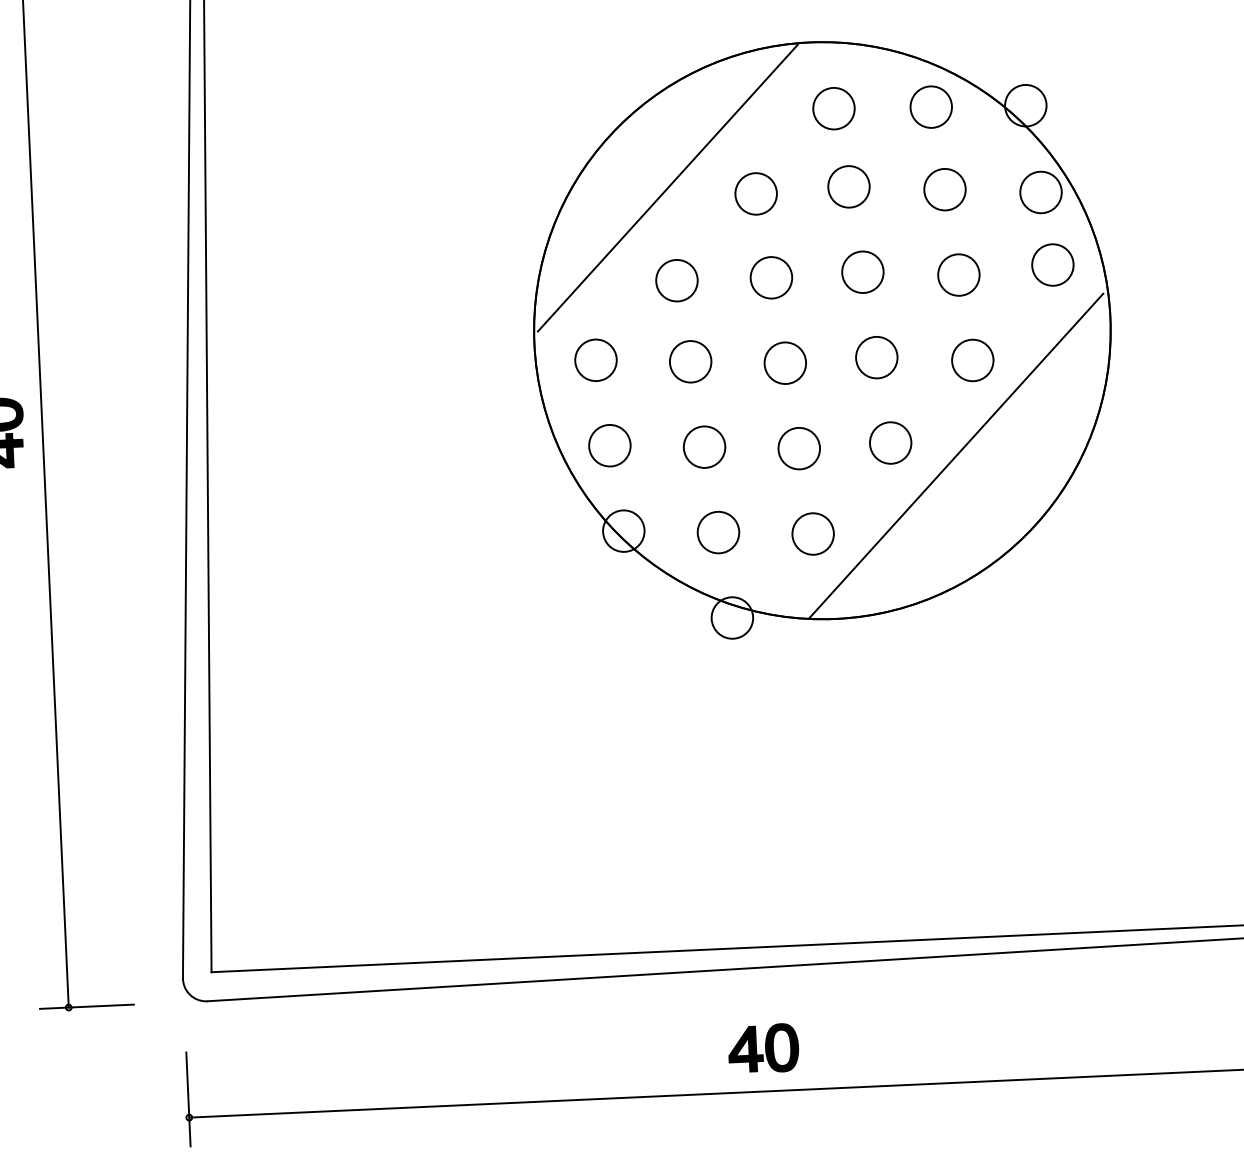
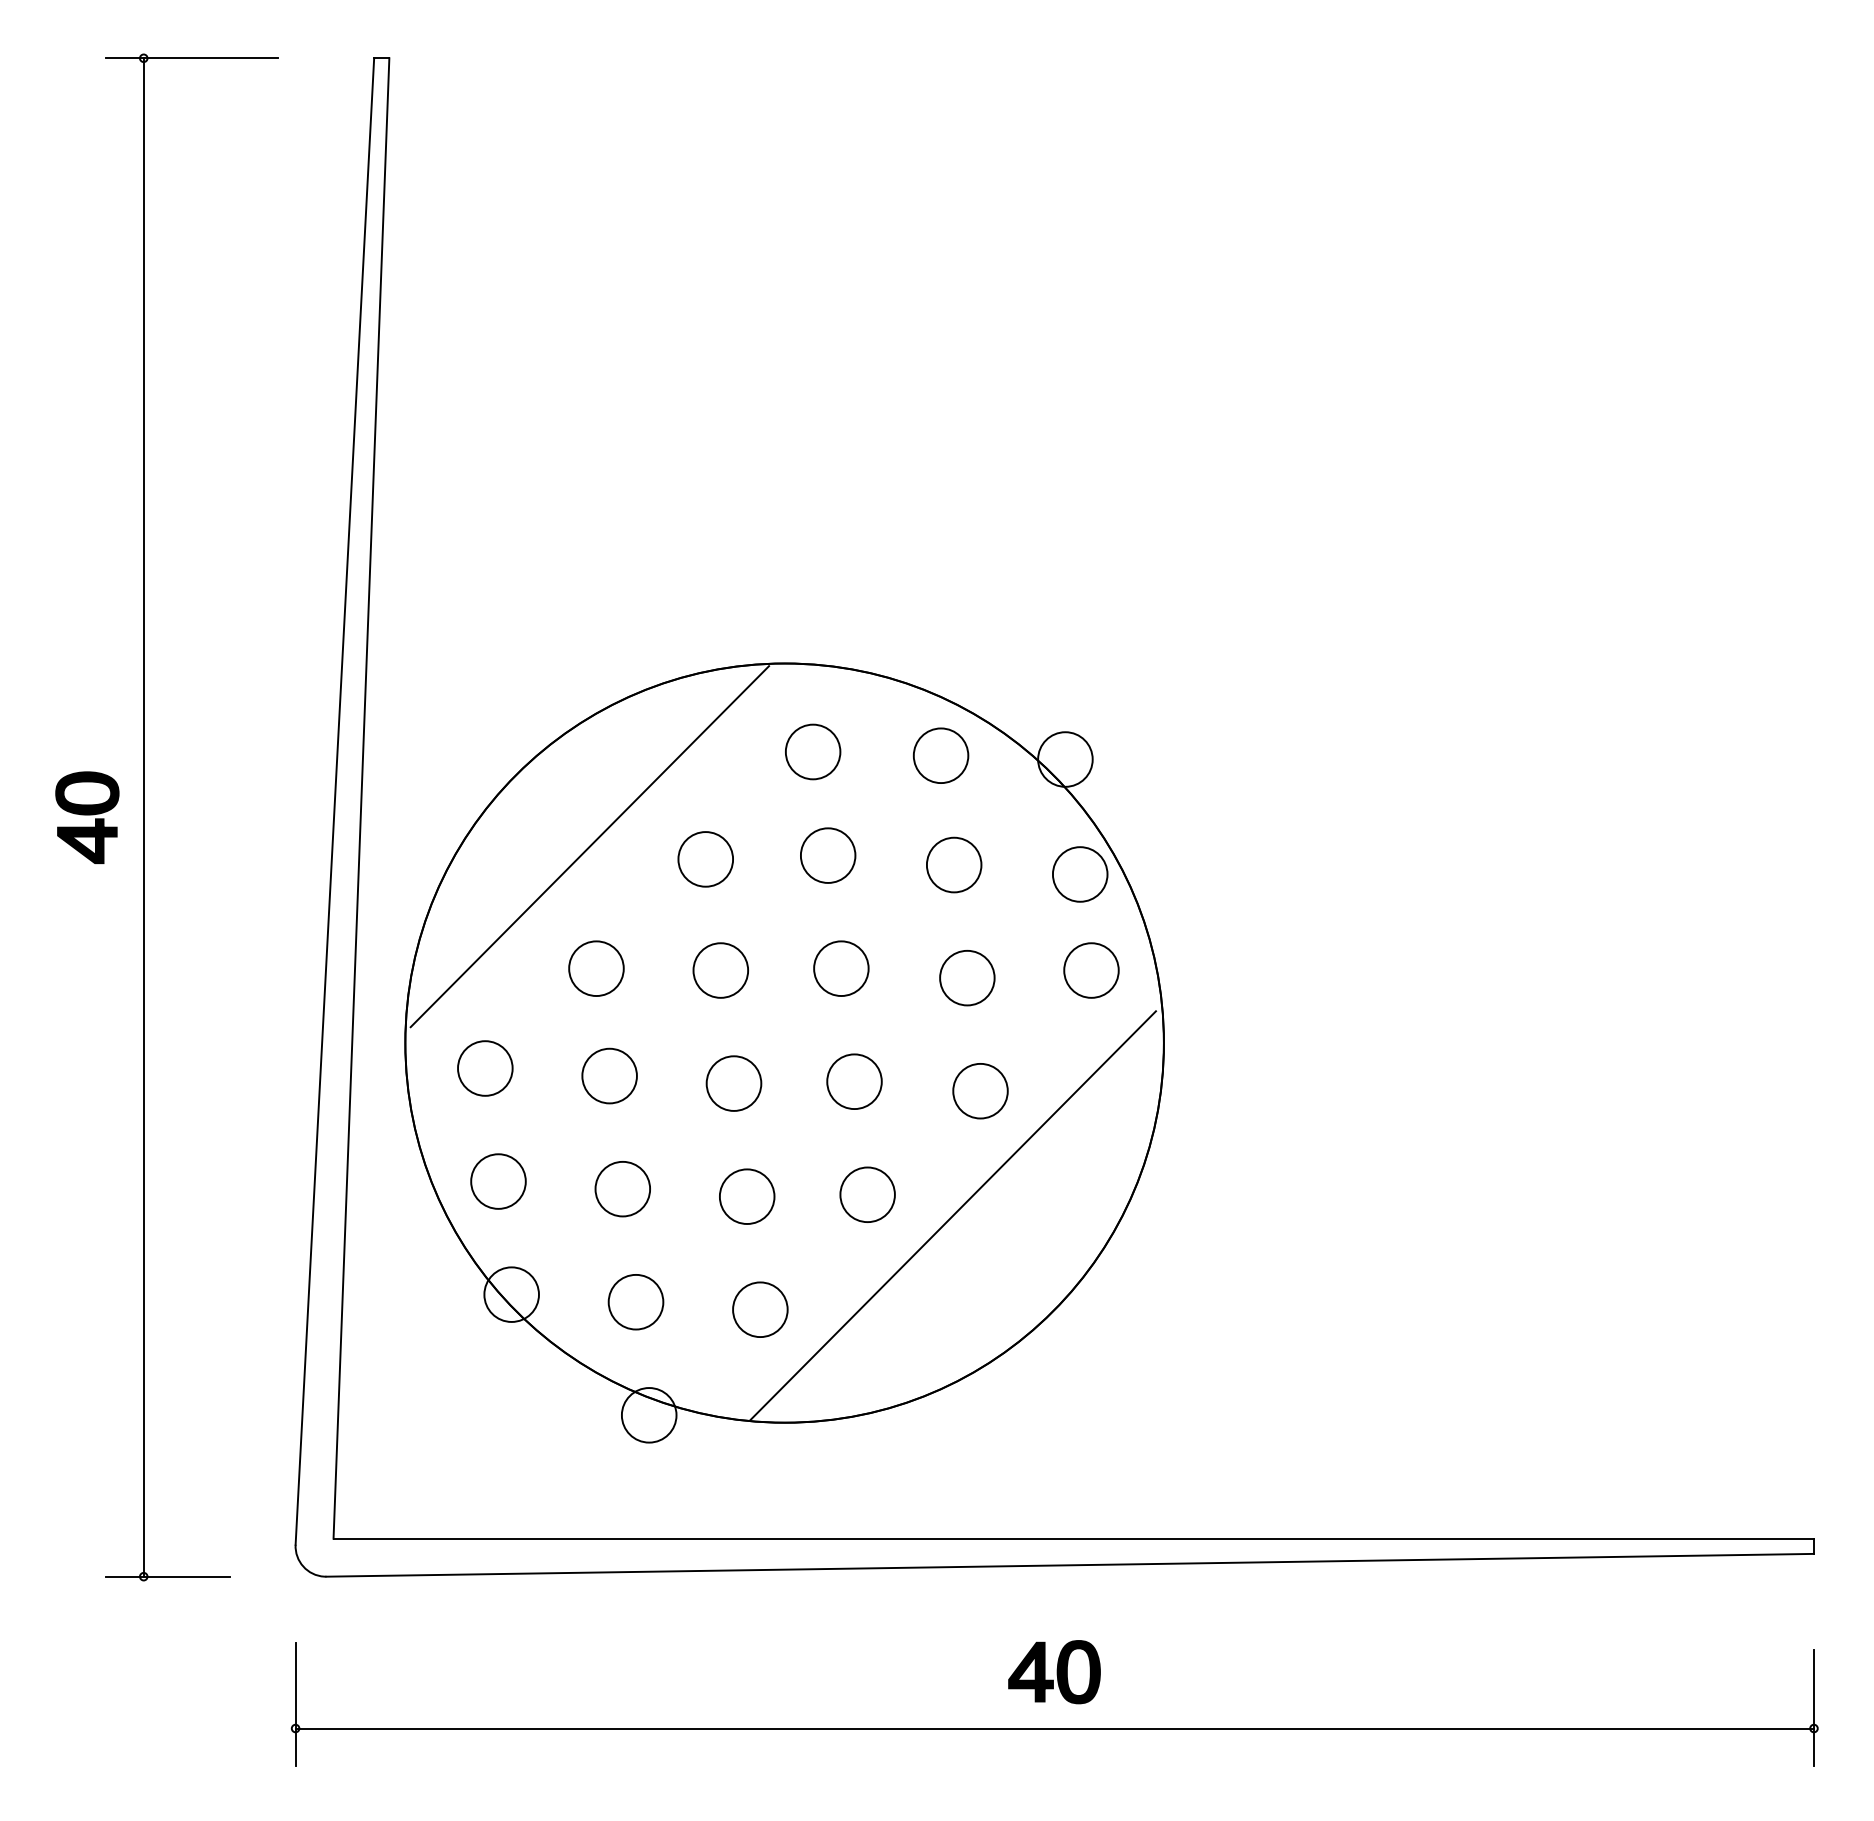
part: (822, 337) -> (784, 1052), moved

